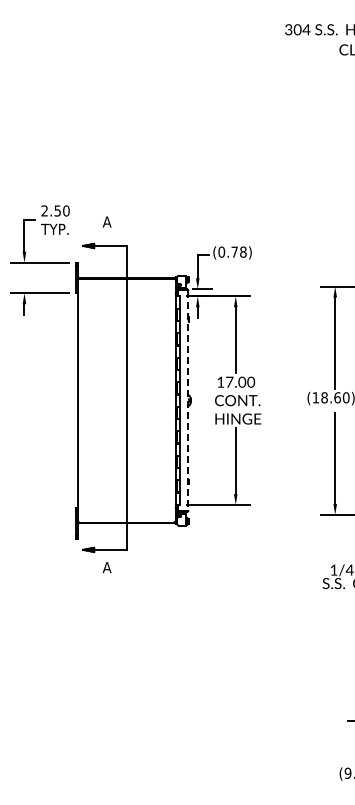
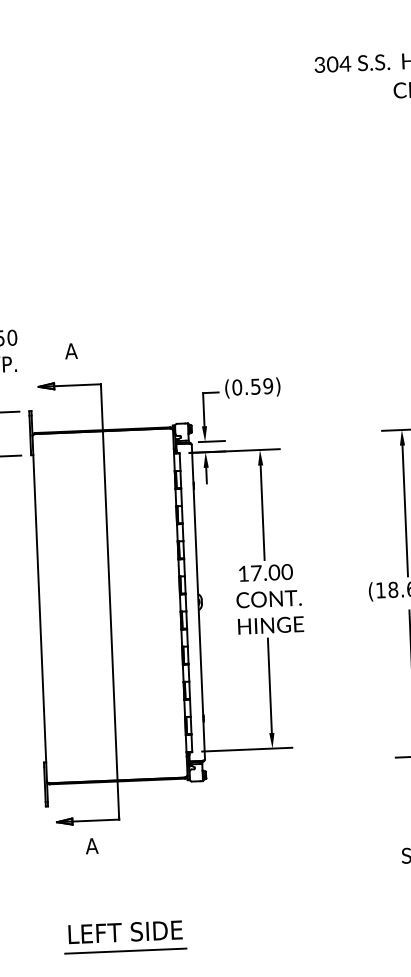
text: (238, 251) -> (261, 385), (0.78) -> (0.59)
line: (188, 400) -> (198, 601), dashed -> solid
part: (127, 631) -> (125, 936), added

